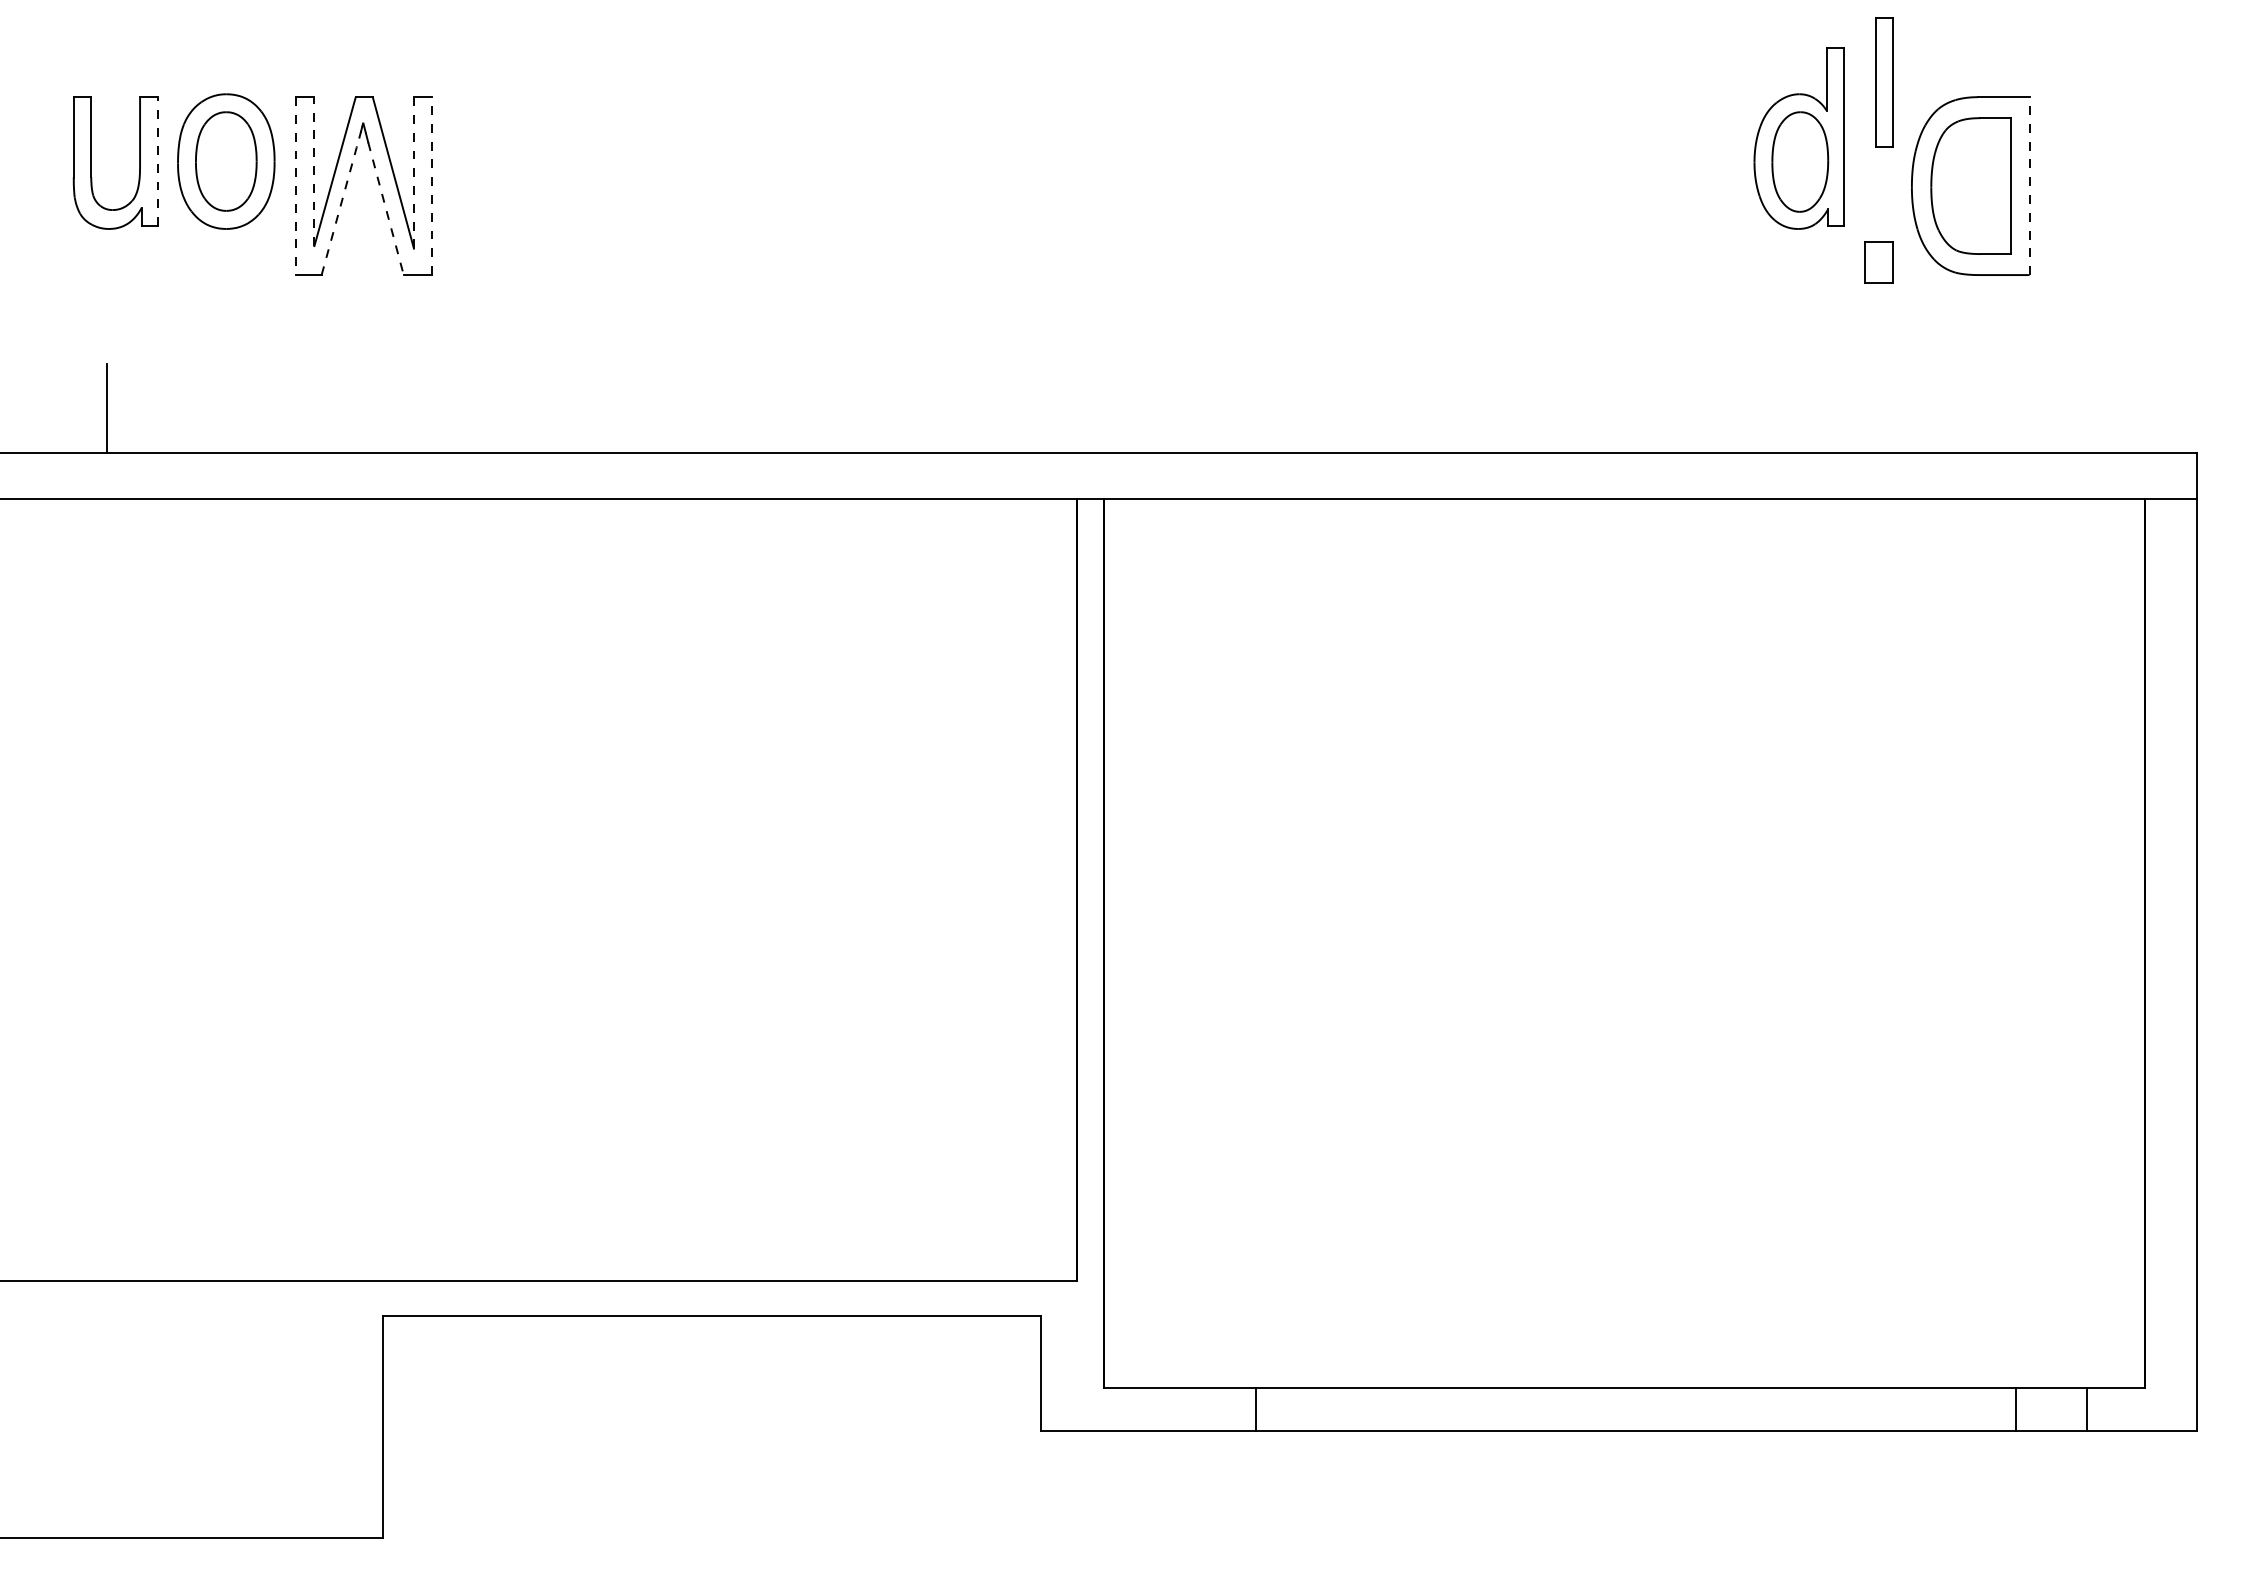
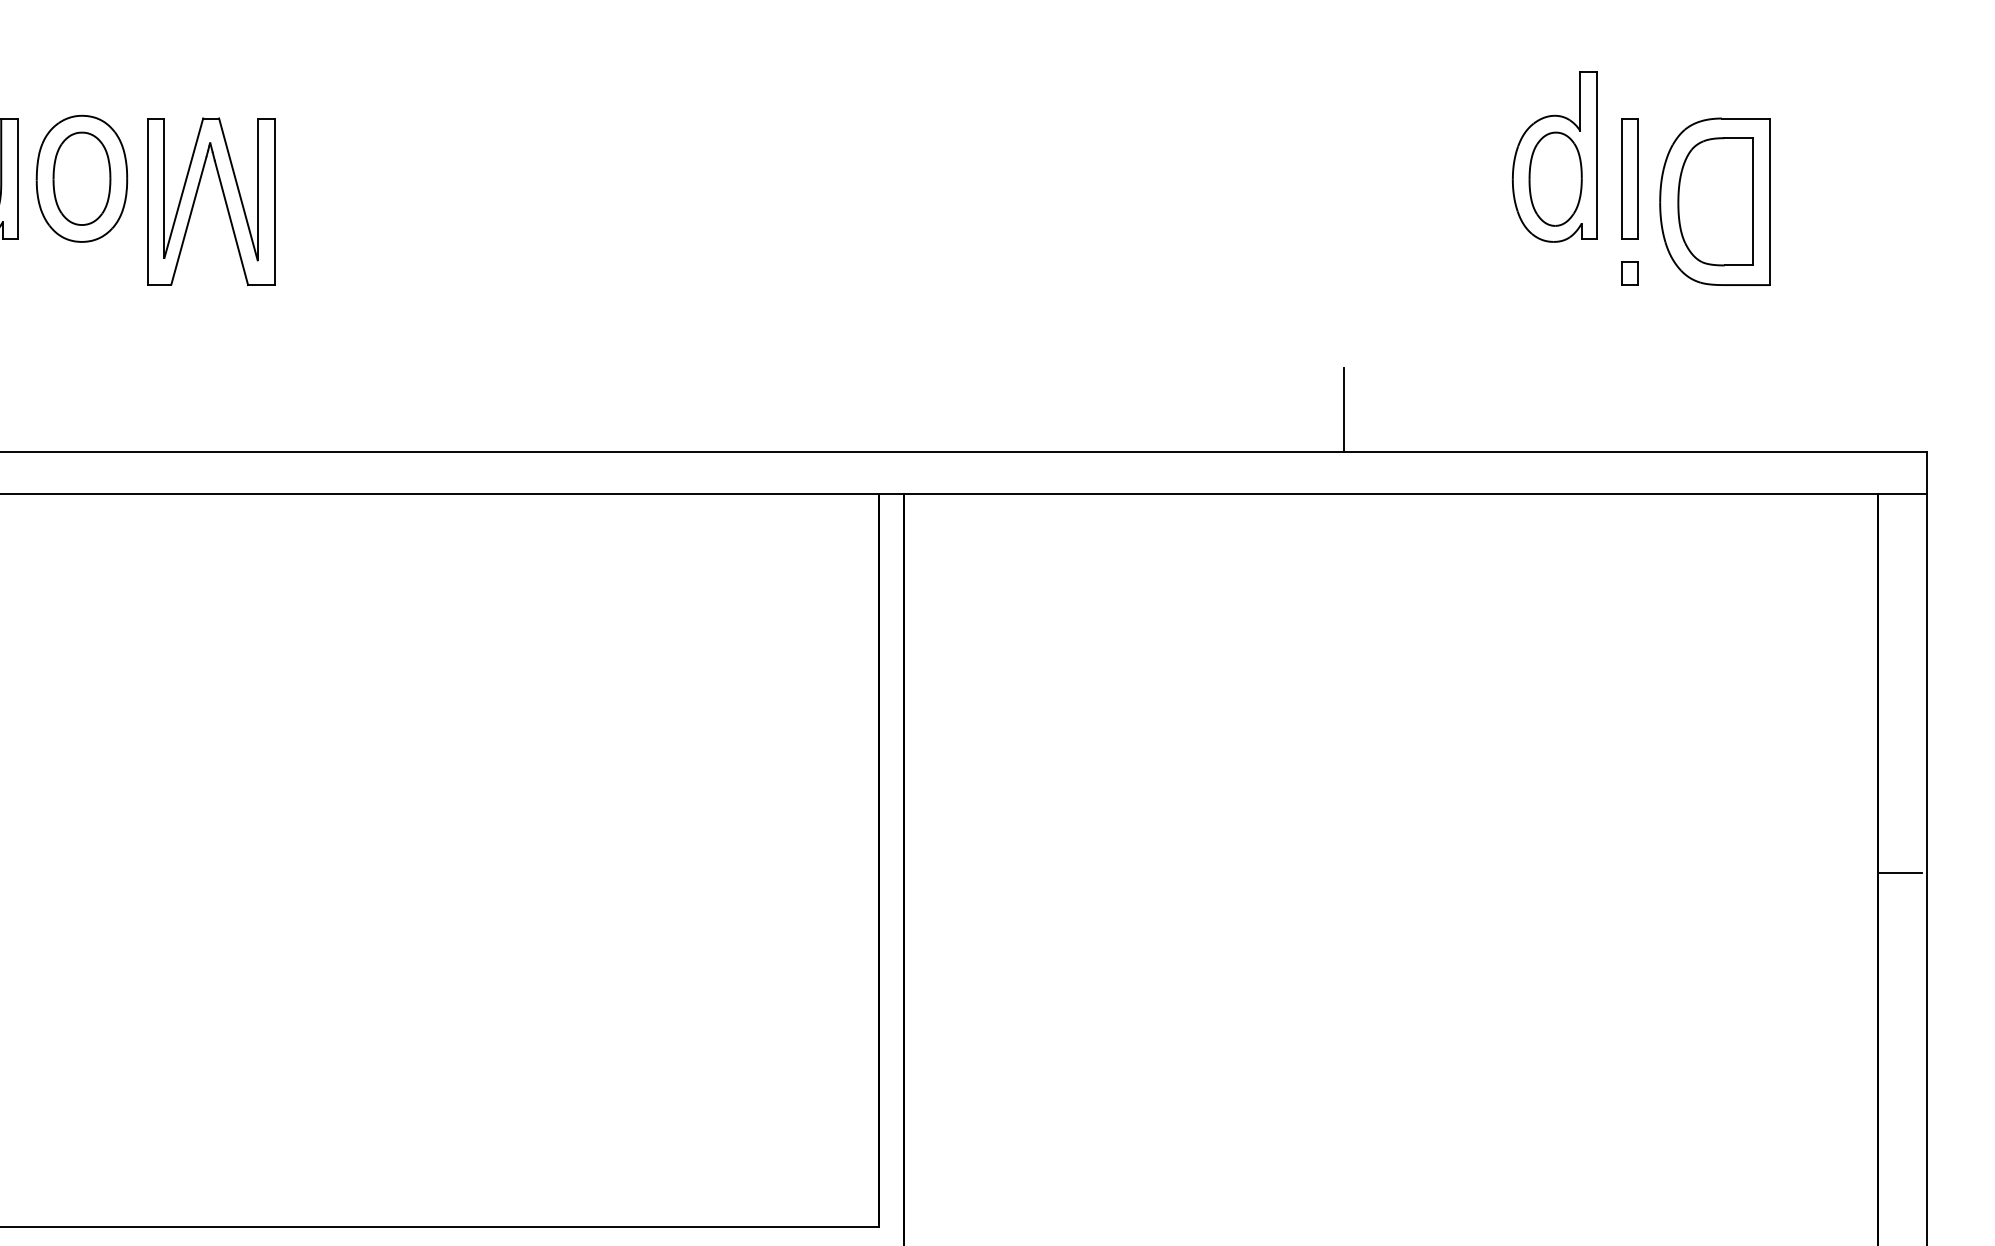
part: (1884, 82) -> (1629, 178), moved
line: (157, 161) -> (17, 178), dashed -> solid
line: (314, 171) -> (164, 188), dashed -> solid
line: (413, 172) -> (257, 189), dashed -> solid
line: (296, 186) -> (147, 202), dashed -> solid
line: (432, 186) -> (275, 202), dashed -> solid
line: (2029, 186) -> (1770, 202), dashed -> solid
line: (340, 205) -> (188, 219), dashed -> solid
line: (386, 208) -> (231, 222), dashed -> solid
part: (1879, 262) -> (1629, 273), size x0.62
line: (1574, 408) -> (1344, 410), added
line: (2167, 903) -> (1899, 873), added

